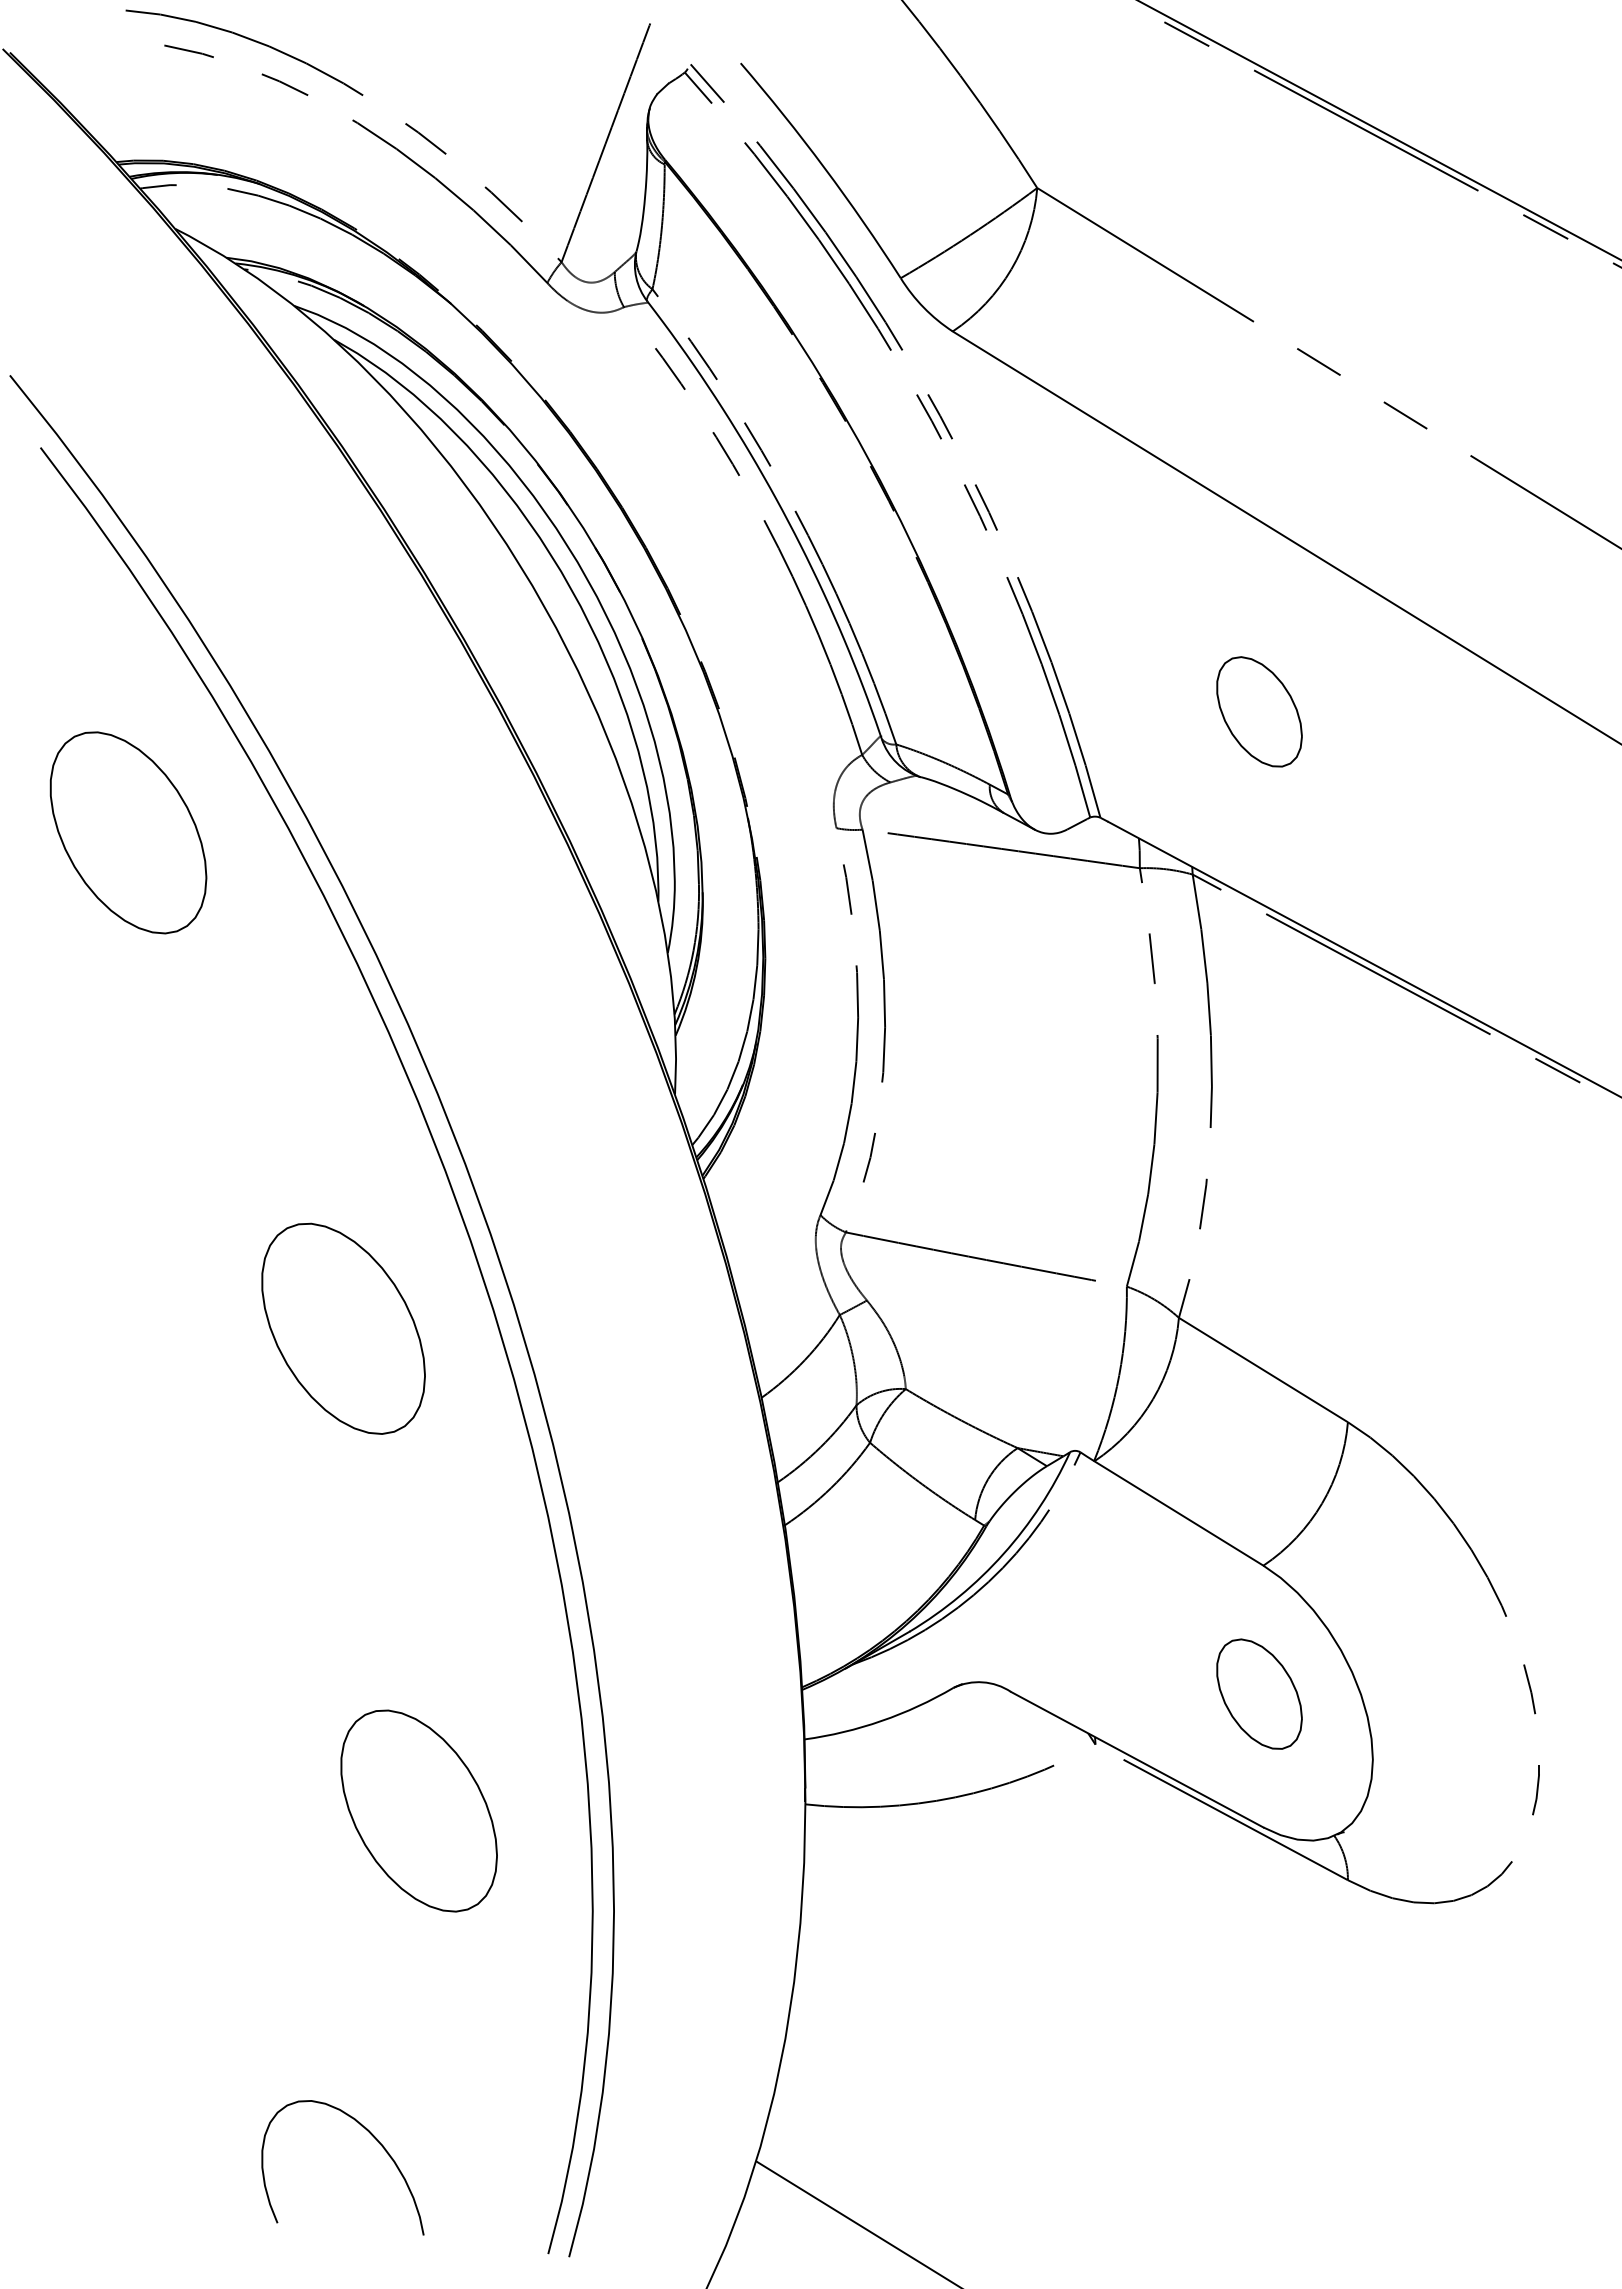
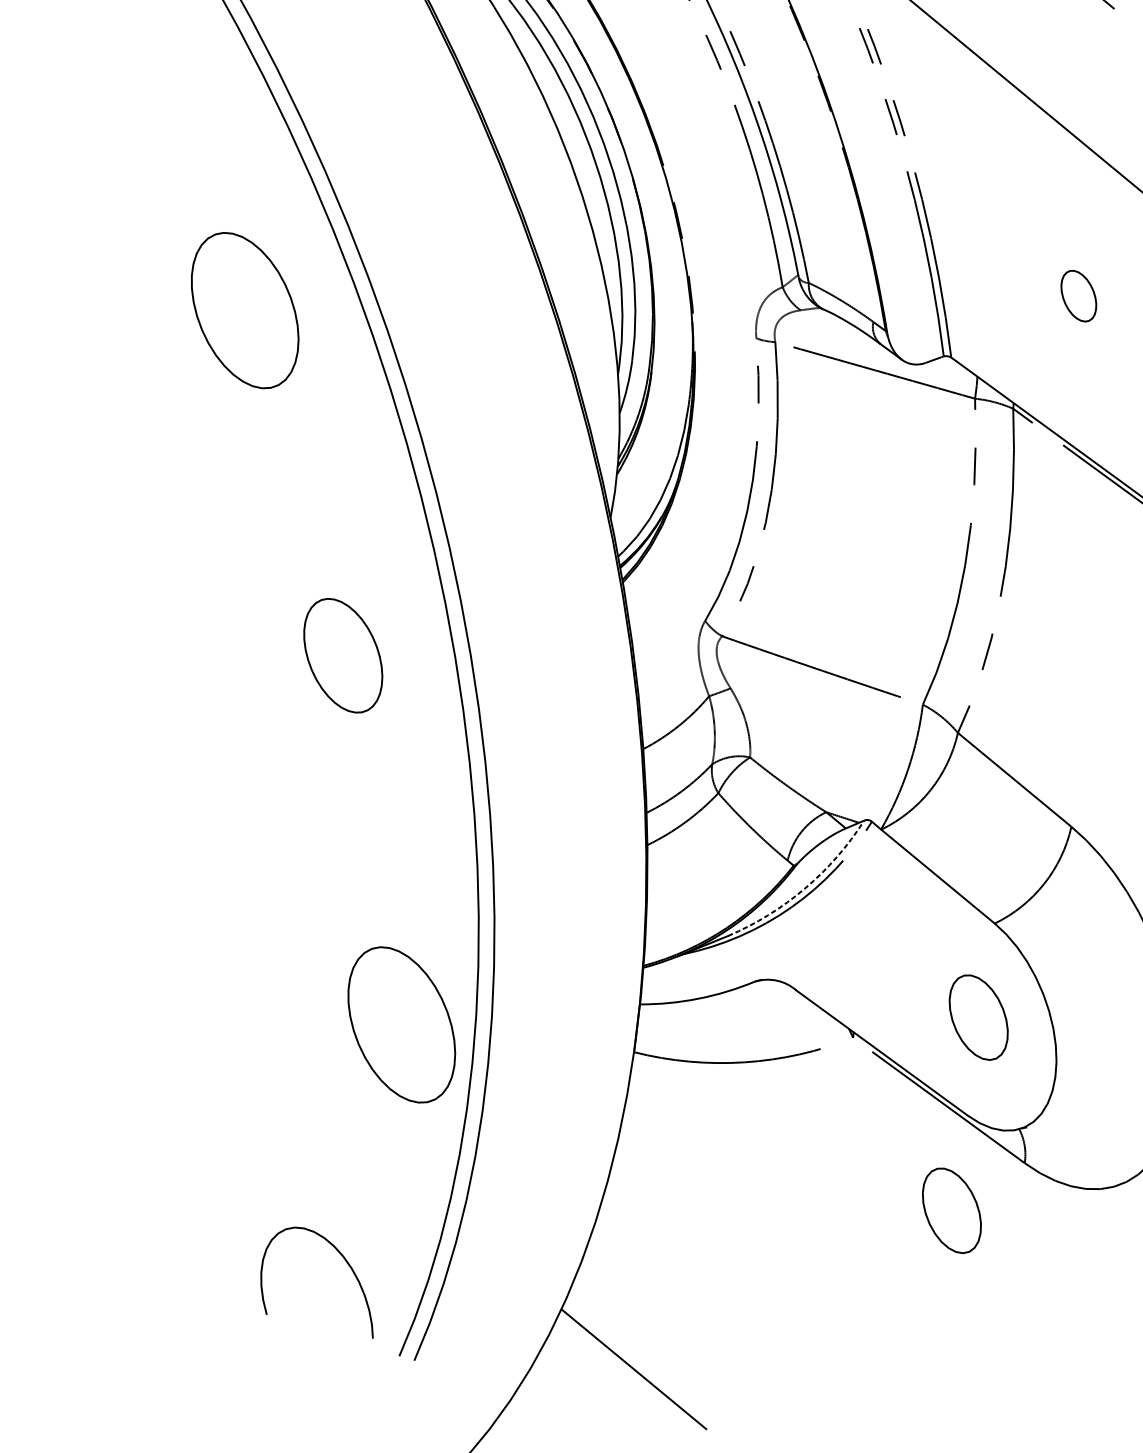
part: (1259, 711) -> (1078, 295), size x0.6
part: (128, 832) -> (245, 310), moved
part: (343, 1328) -> (343, 655), size x0.7
arc: (1003, 1554) -> (804, 888), solid -> dashed
part: (418, 1810) -> (401, 1024), moved
part: (1259, 1956) -> (952, 1210), added
curve: (372, 2136) -> (345, 1260), moved

